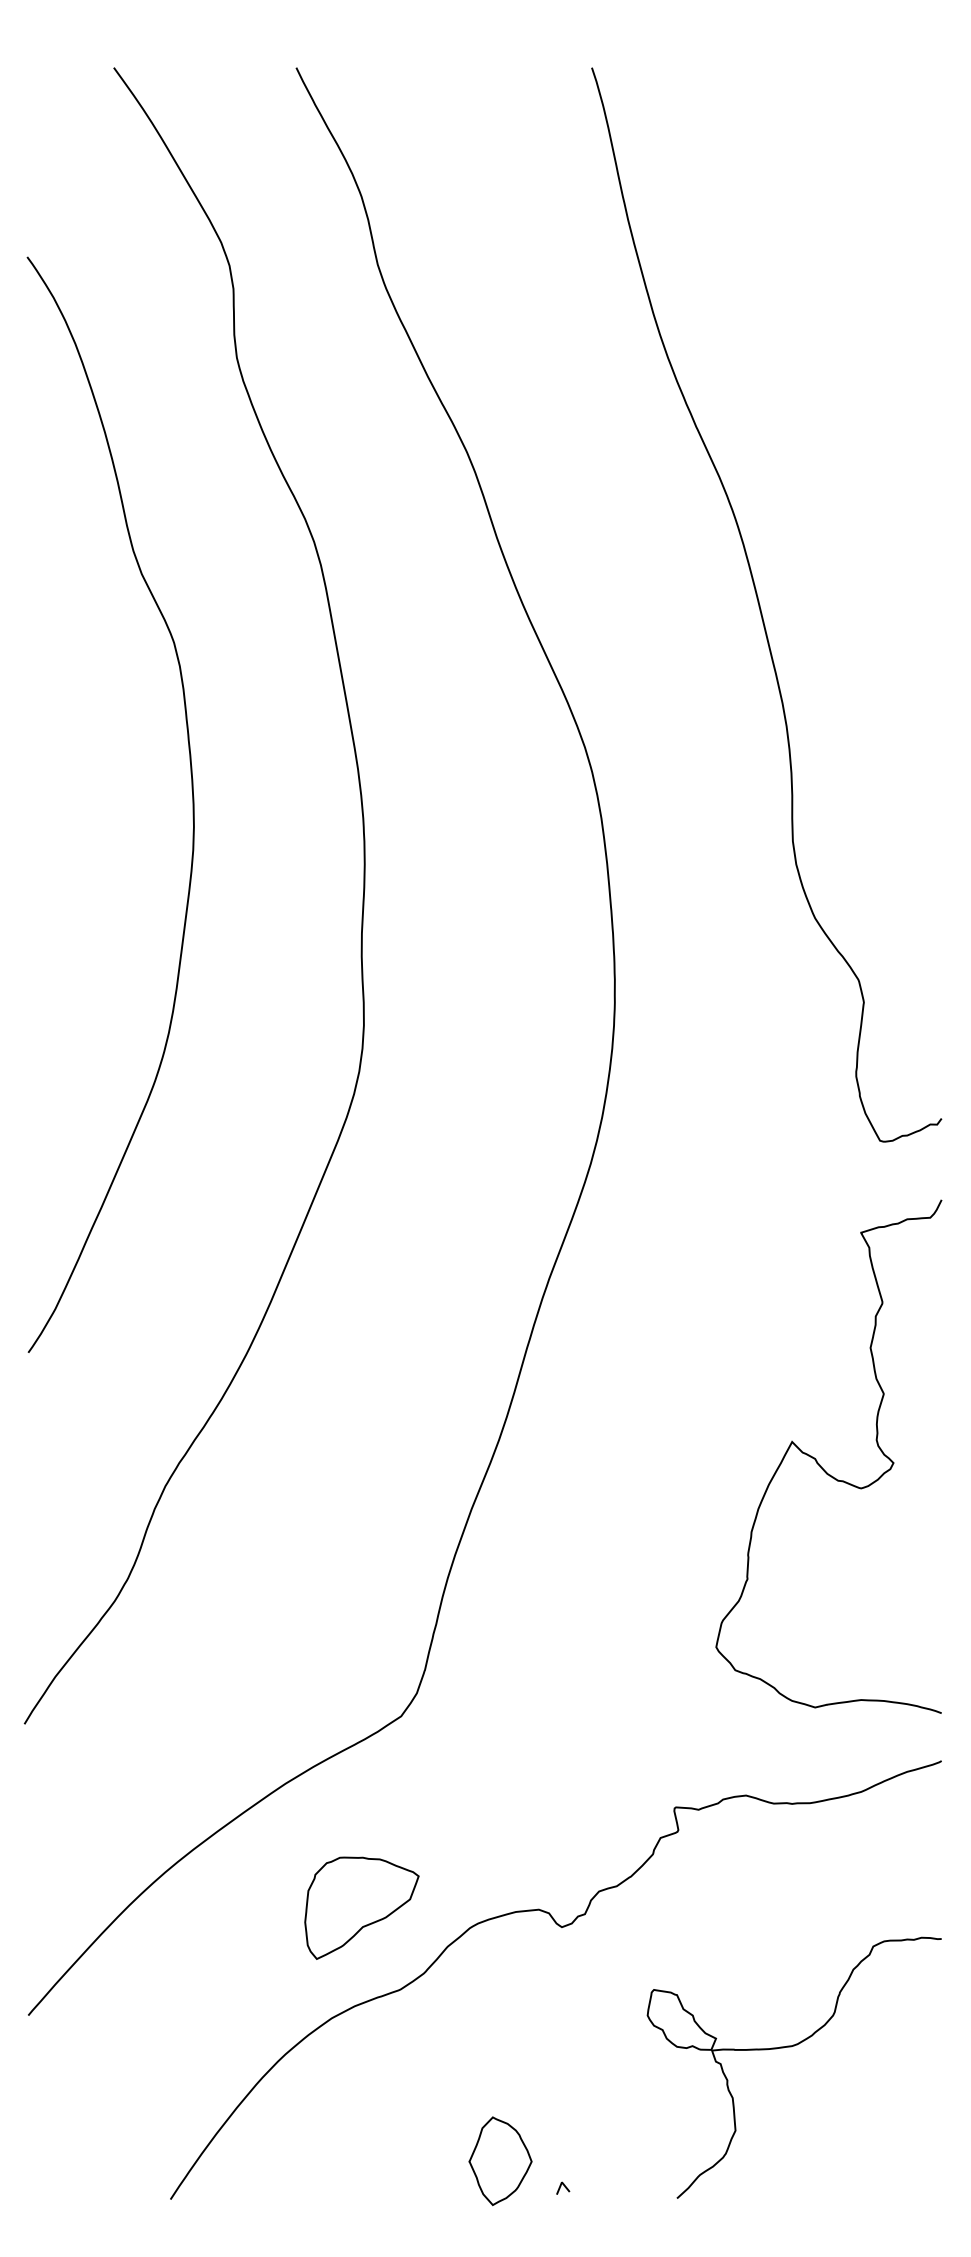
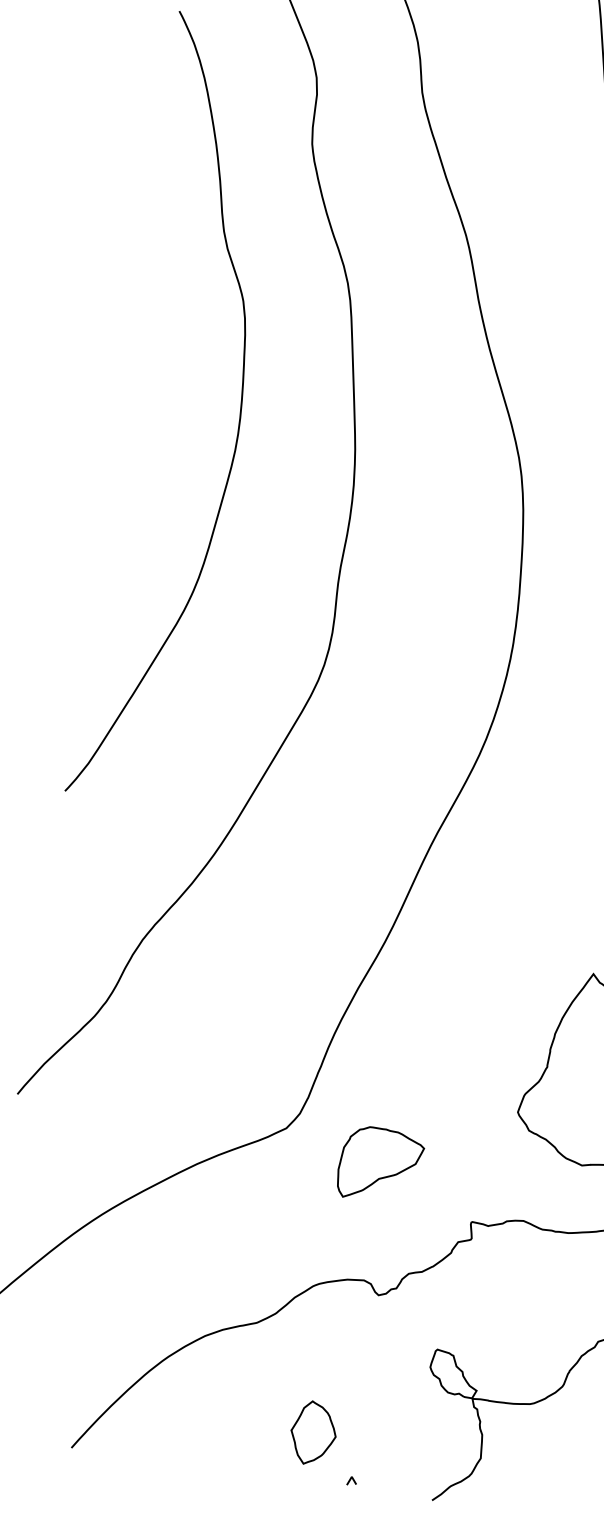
curve: (192, 804) -> (239, 418), moved
part: (361, 1907) -> (380, 1164), moved
part: (500, 2161) -> (313, 1433), moved

